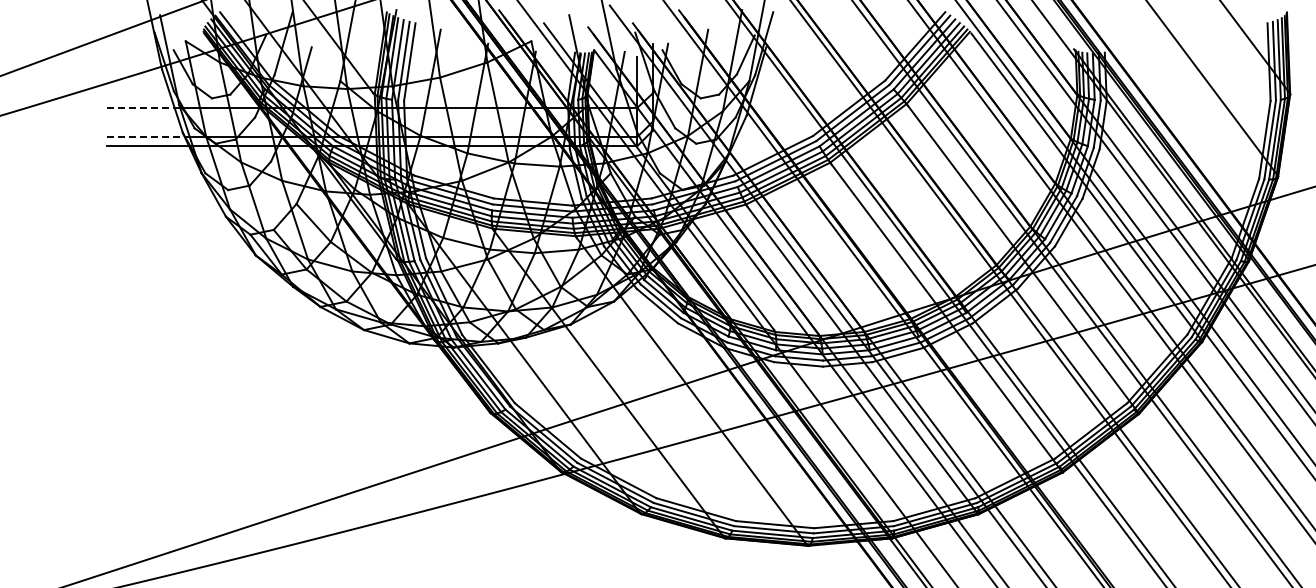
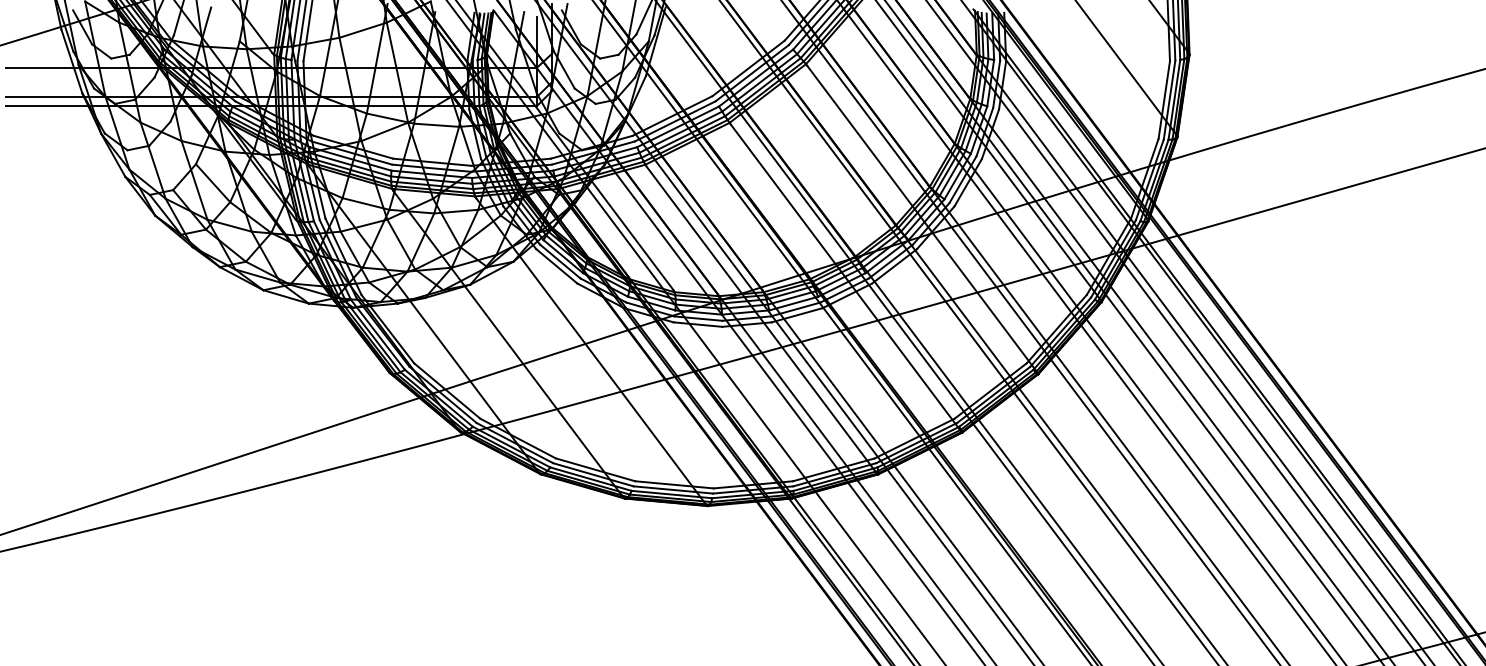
line: (141, 108) -> (40, 68), dashed -> solid
line: (146, 137) -> (45, 97), dashed -> solid

